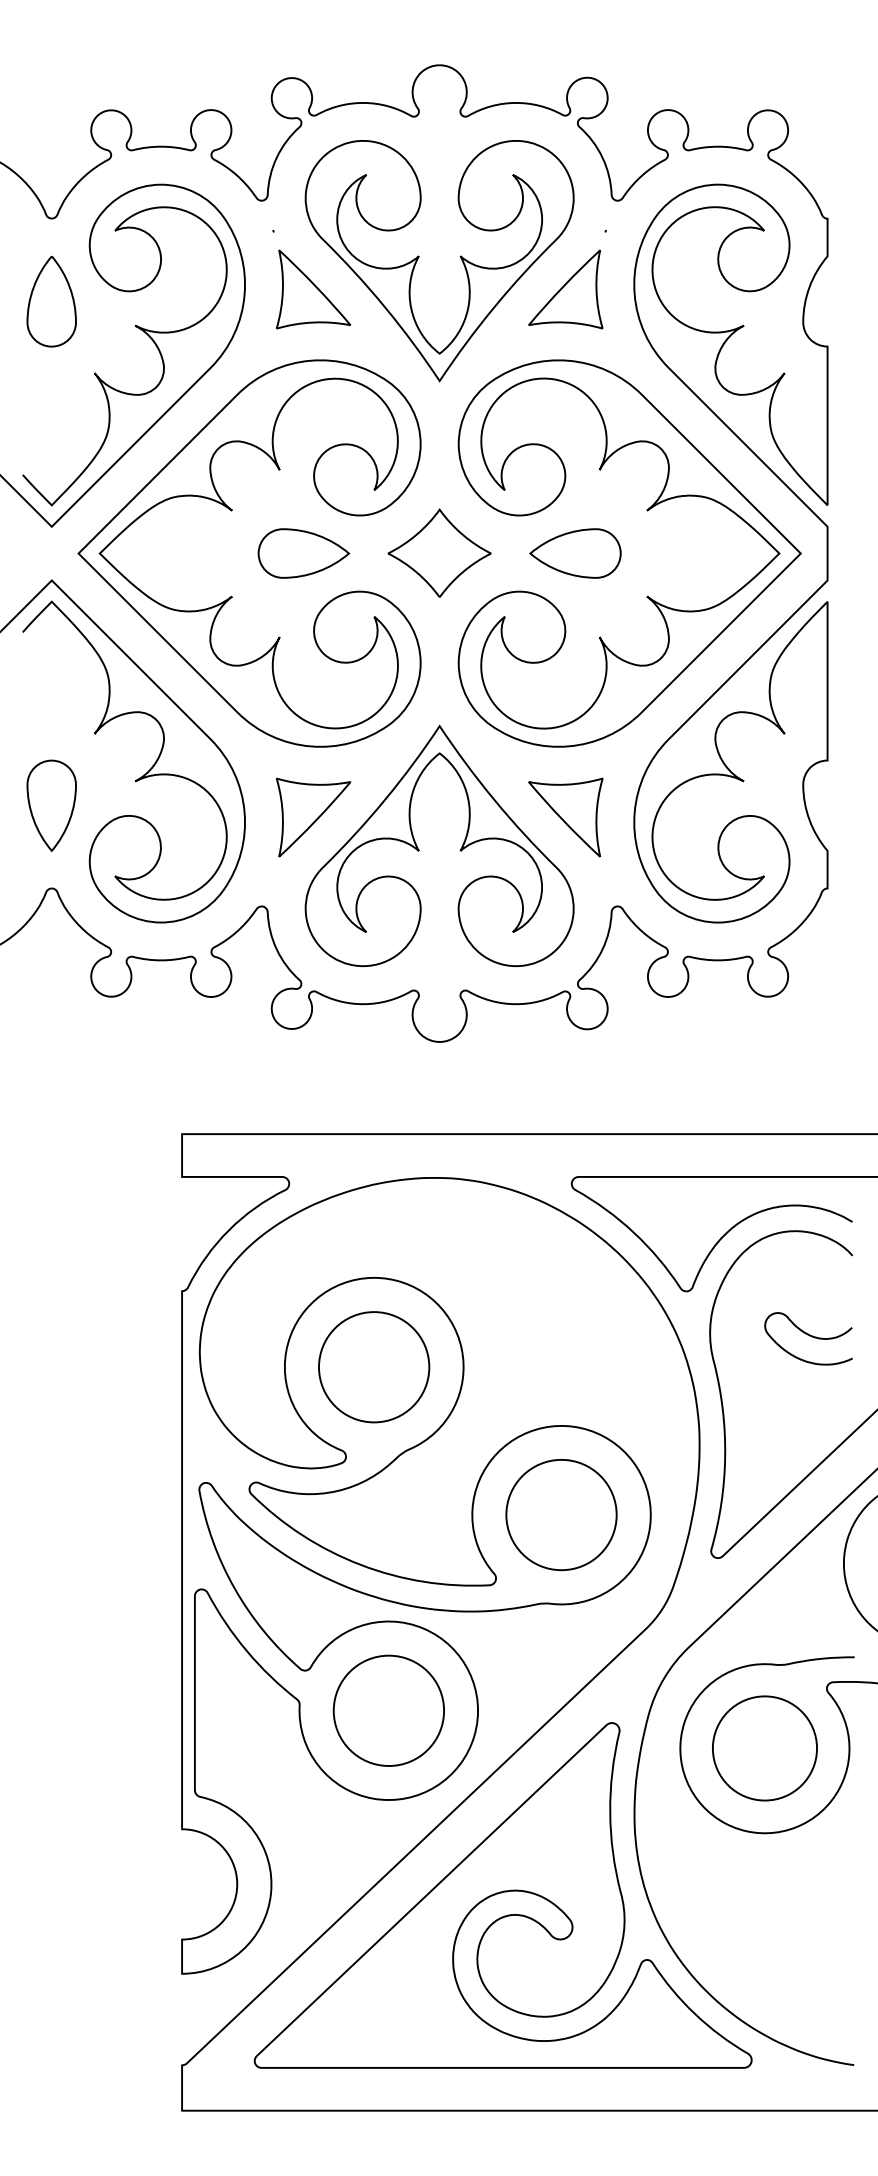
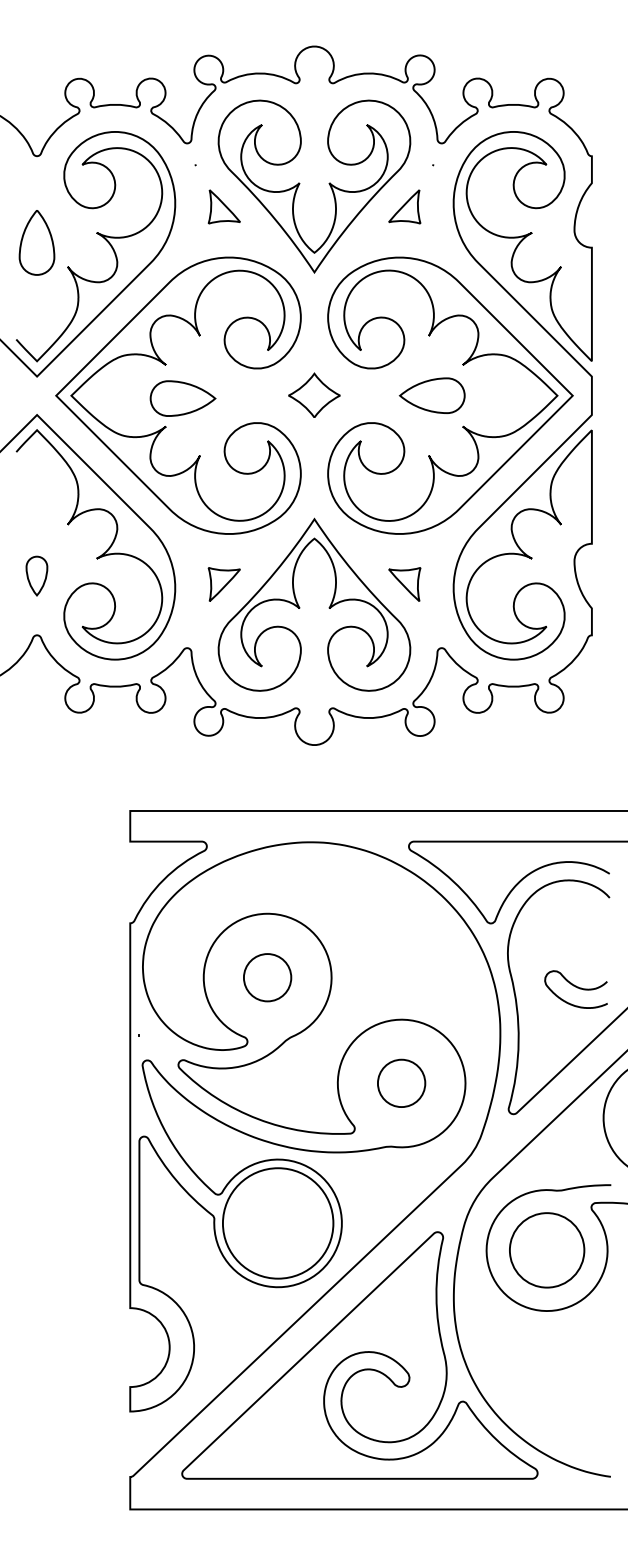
part: (313, 289) -> (224, 206), size x0.6
part: (565, 289) -> (404, 206), size x0.6
part: (51, 301) -> (36, 242), moved
part: (439, 552) -> (314, 395), size x0.7
part: (303, 553) -> (182, 398), moved
part: (575, 553) -> (432, 395), moved
part: (51, 805) -> (36, 575), size x0.6
part: (313, 817) -> (224, 584), size x0.6
part: (565, 817) -> (404, 584), size x0.6
curve: (809, 1336) -> (576, 987), moved
circle: (374, 1367) -> (267, 977), size x0.6
circle: (561, 1514) -> (401, 1083), size x0.6
circle: (388, 1710) -> (277, 1223), size x1.4

